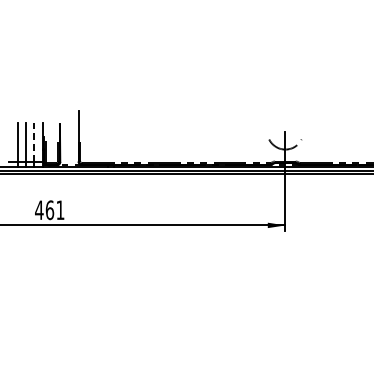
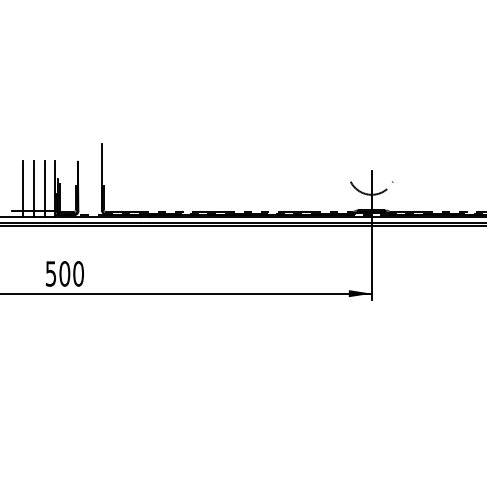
line: (34, 142) -> (44, 185), dashed -> solid
text: (49, 210) -> (64, 274), 461 -> 500

